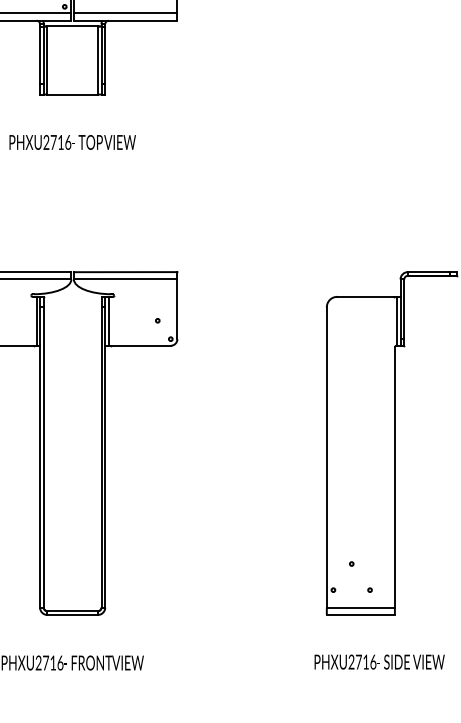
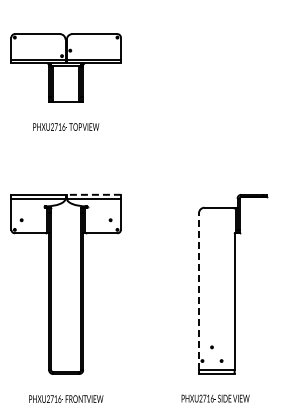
line: (124, 271) -> (93, 194), solid -> dashed
line: (327, 457) -> (199, 291), solid -> dashed
text: (379, 661) -> (215, 398), moved

